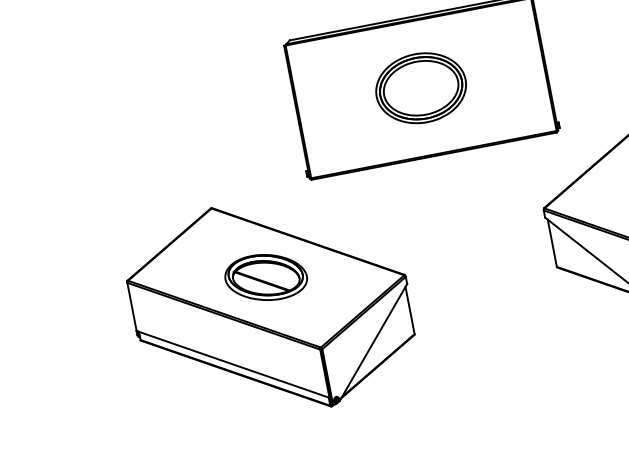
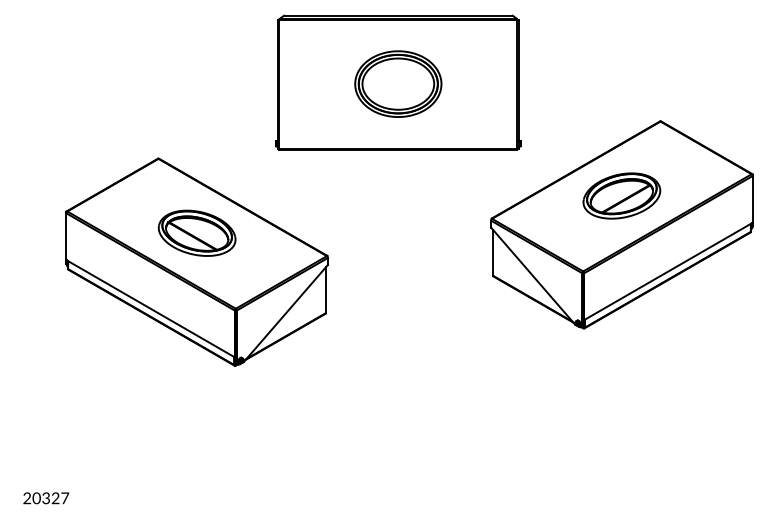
part: (271, 306) -> (196, 261), moved

